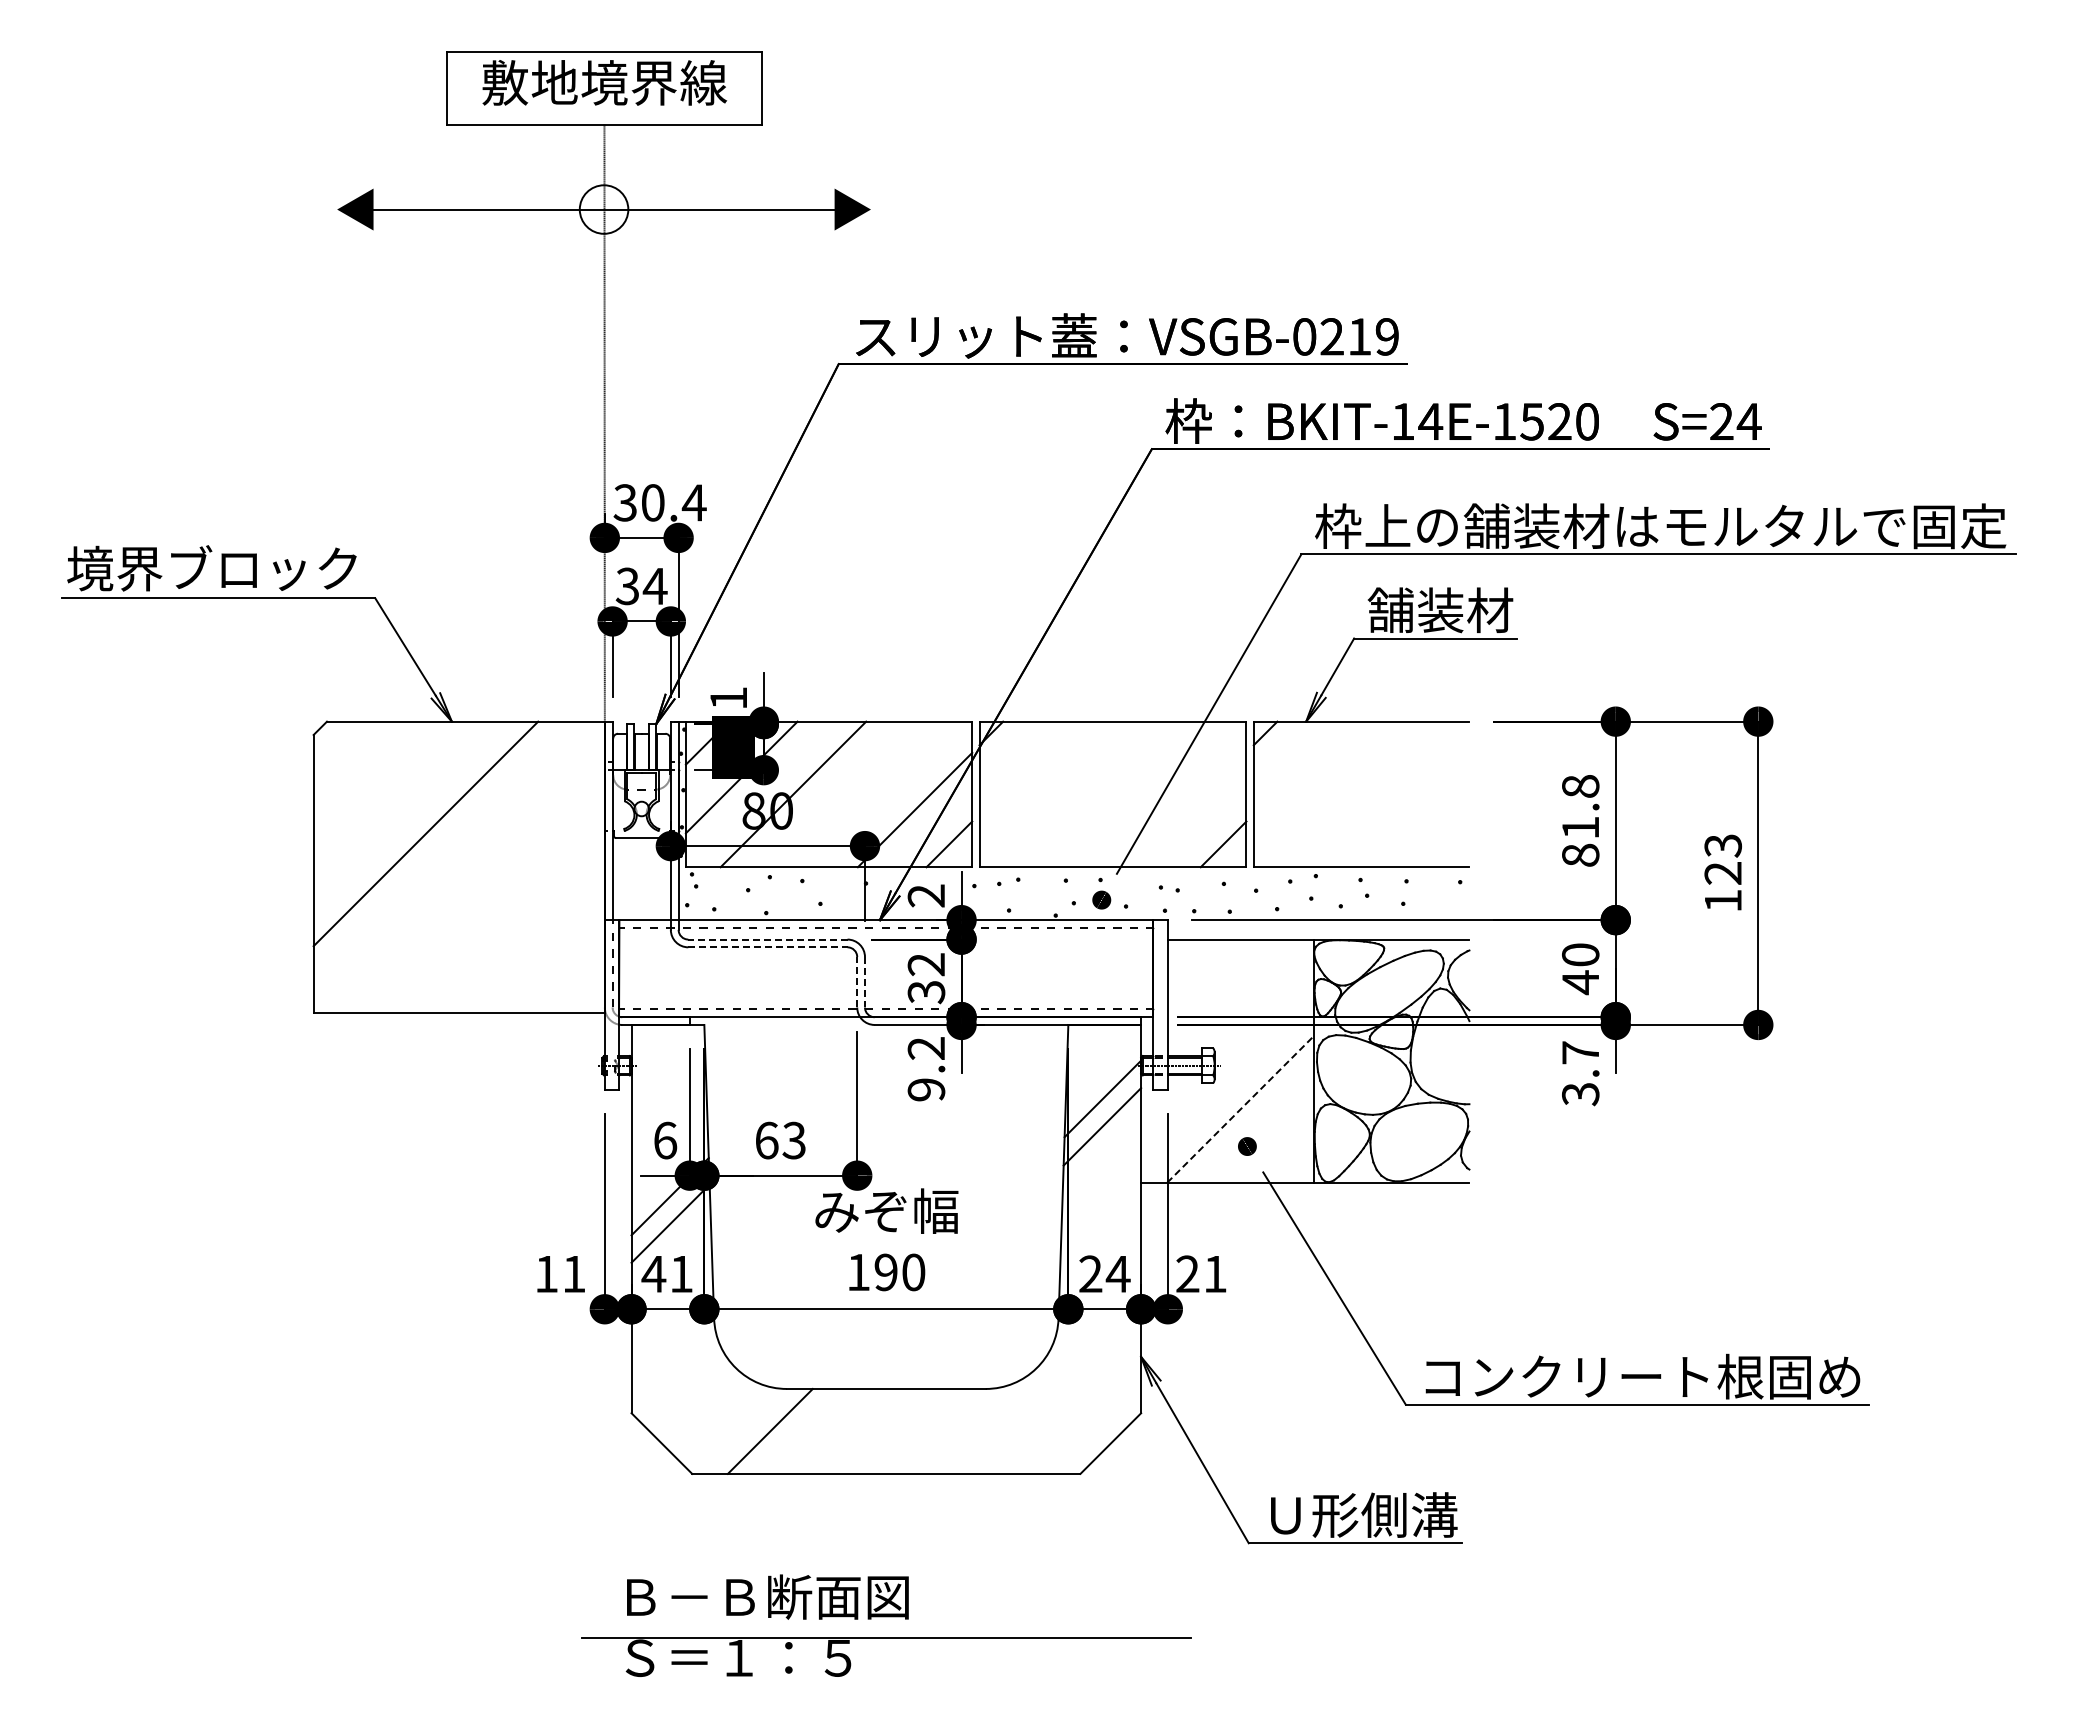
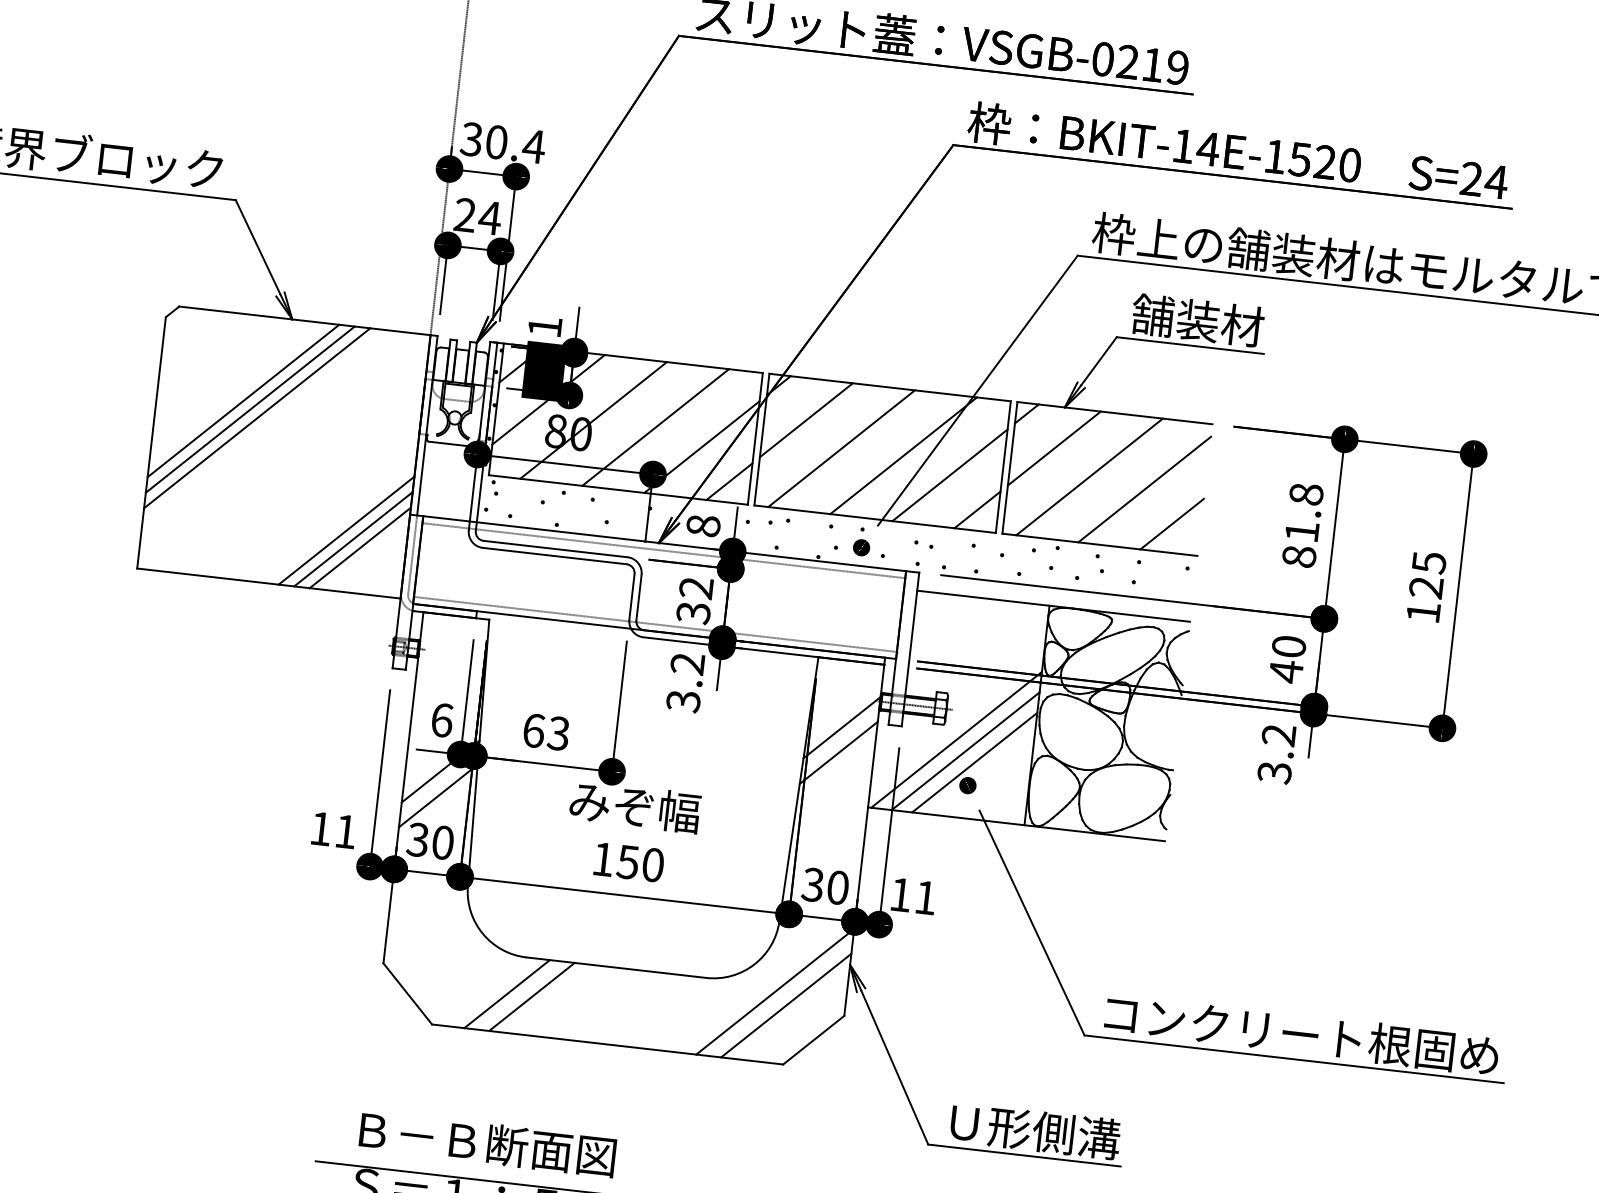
text: (627, 586) -> (464, 215), 34 -> 24
line: (1025, 767) -> (806, 419), added
line: (1299, 767) -> (1054, 448), added
line: (861, 794) -> (655, 427), added
line: (1067, 794) -> (841, 448), added
line: (1136, 794) -> (903, 455), added
line: (1341, 794) -> (1089, 476), added
line: (1403, 801) -> (1144, 489), added
line: (1189, 809) -> (950, 474), added
line: (408, 816) -> (243, 400), added
line: (417, 825) -> (250, 409), added
line: (1437, 835) -> (1171, 523), added
text: (1722, 845) -> (1428, 562), 123 -> 125
text: (926, 895) -> (703, 525), 2 -> 8
line: (767, 939) -> (555, 548), dashed -> solid
line: (537, 945) -> (346, 530), added
line: (767, 947) -> (554, 556), dashed -> solid
line: (545, 953) -> (353, 538), added
line: (554, 962) -> (360, 547), added
line: (857, 981) -> (632, 596), dashed -> solid
line: (864, 982) -> (638, 597), dashed -> solid
text: (1580, 1052) -> (1278, 734), 3.7 -> 3.2
text: (926, 1089) -> (683, 700), 9.2 -> 3.2
line: (1229, 1097) -> (956, 739), added
line: (1240, 1109) -> (965, 751), dashed -> solid
line: (1251, 1120) -> (974, 762), added
text: (885, 1272) -> (627, 862), 190 -> 150
text: (666, 1273) -> (429, 840), 41 -> 30
text: (1104, 1273) -> (825, 885), 24 -> 30
text: (1187, 1273) -> (900, 894), 21 -> 11
line: (1062, 1395) -> (775, 991), added
line: (1076, 1408) -> (786, 1004), added
line: (797, 1430) -> (531, 996), added

